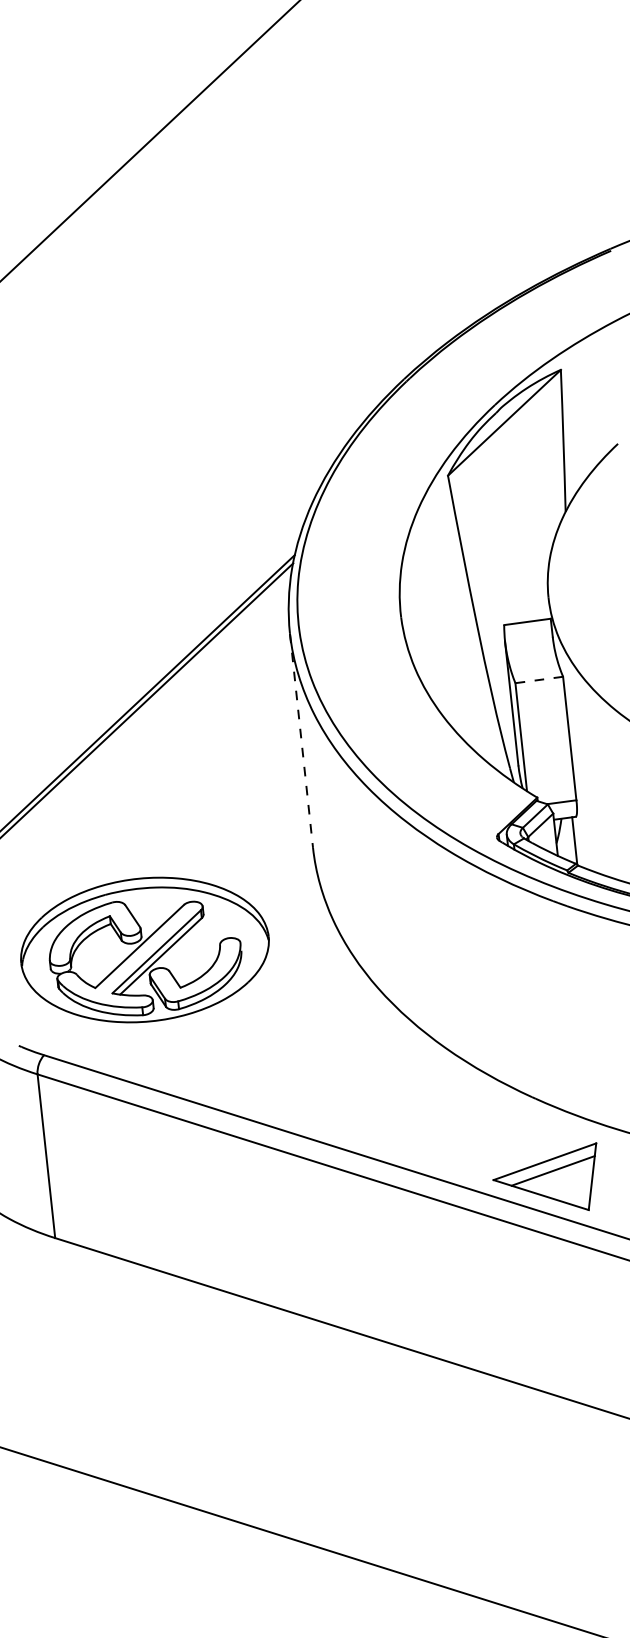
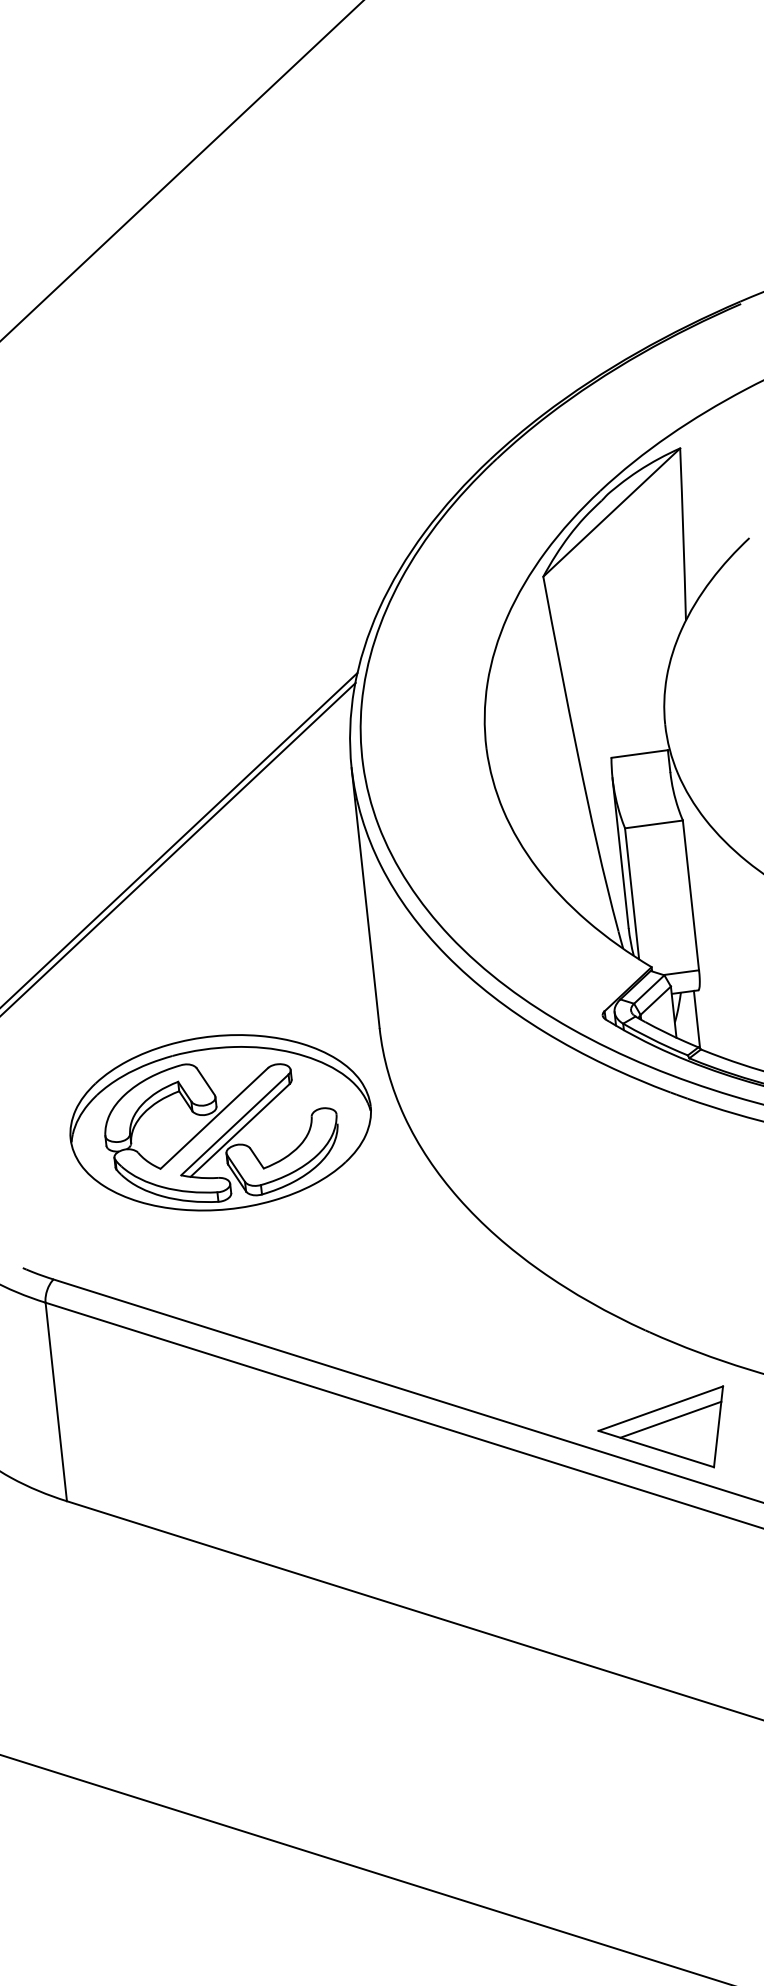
line: (538, 680) -> (653, 825), dashed -> solid
line: (301, 740) -> (365, 897), dashed -> solid
part: (144, 949) -> (220, 1122), moved

